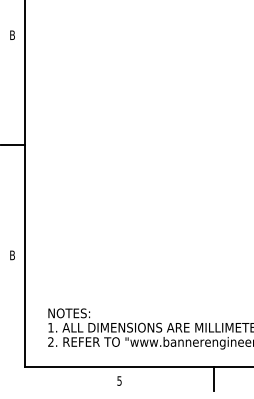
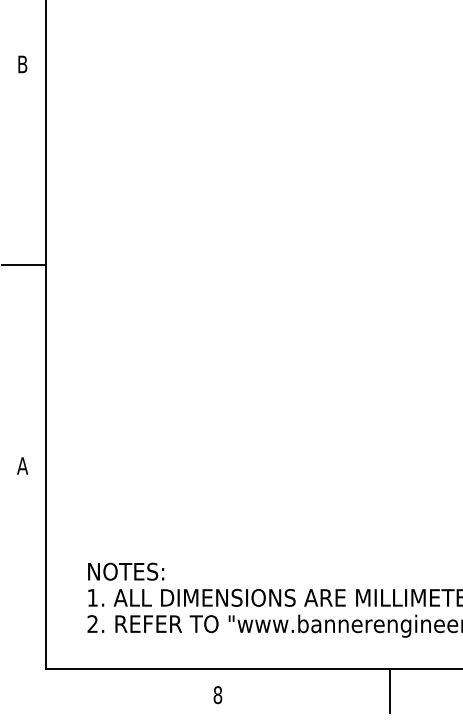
text: (12, 255) -> (22, 466), B -> A
text: (119, 380) -> (217, 694), 5 -> 8

